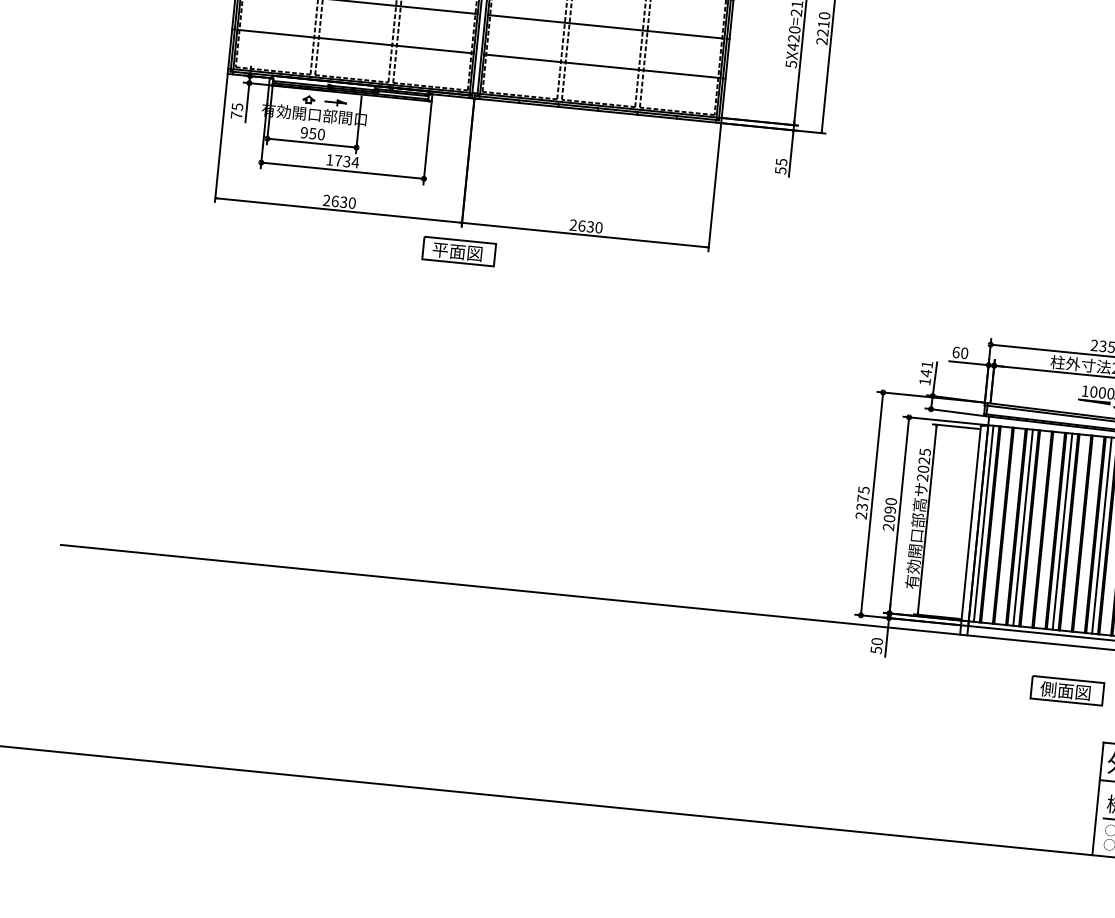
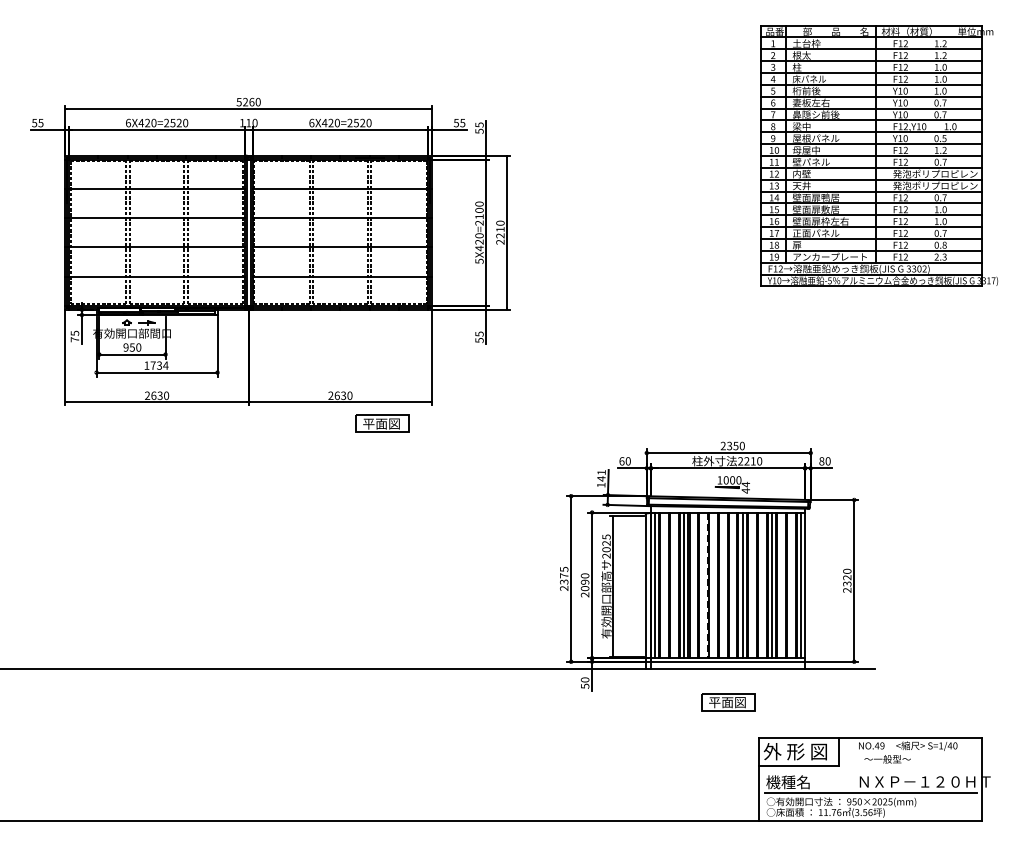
part: (458, 251) -> (382, 423), moved
line: (1054, 530) -> (707, 585), solid -> dashed
line: (1062, 531) -> (713, 585), removed
text: (1048, 689) -> (714, 702), 側面図 -> 平面図

